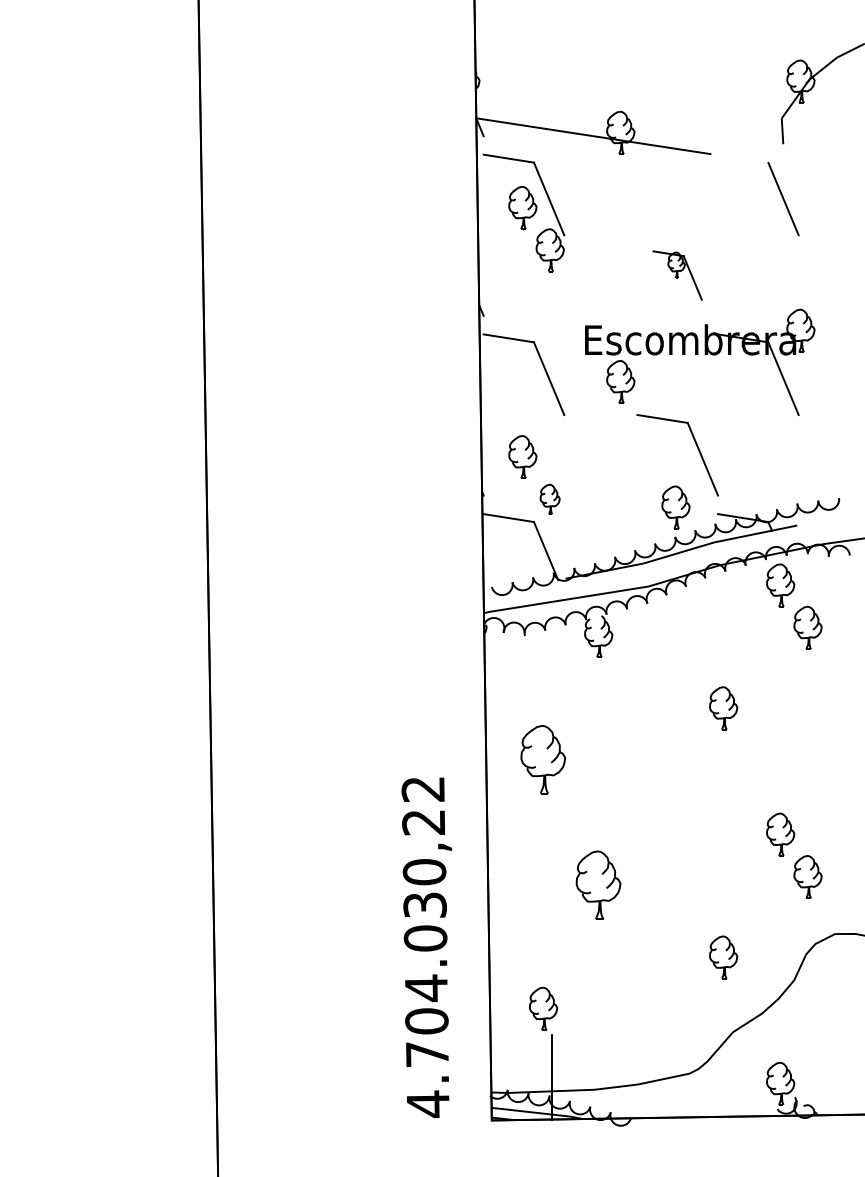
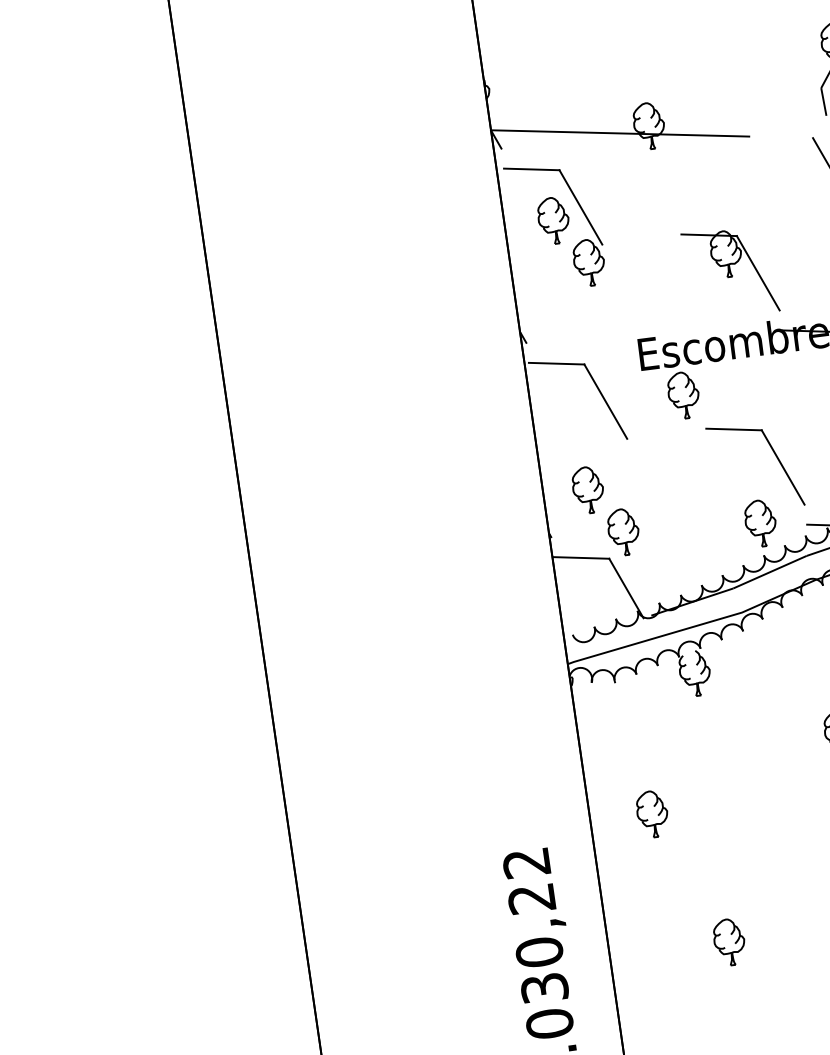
part: (677, 275) -> (730, 272), size x1.67
part: (549, 499) -> (622, 532), size x1.43
part: (543, 759) -> (652, 814), size x0.62
part: (598, 884) -> (729, 941), size x0.62

